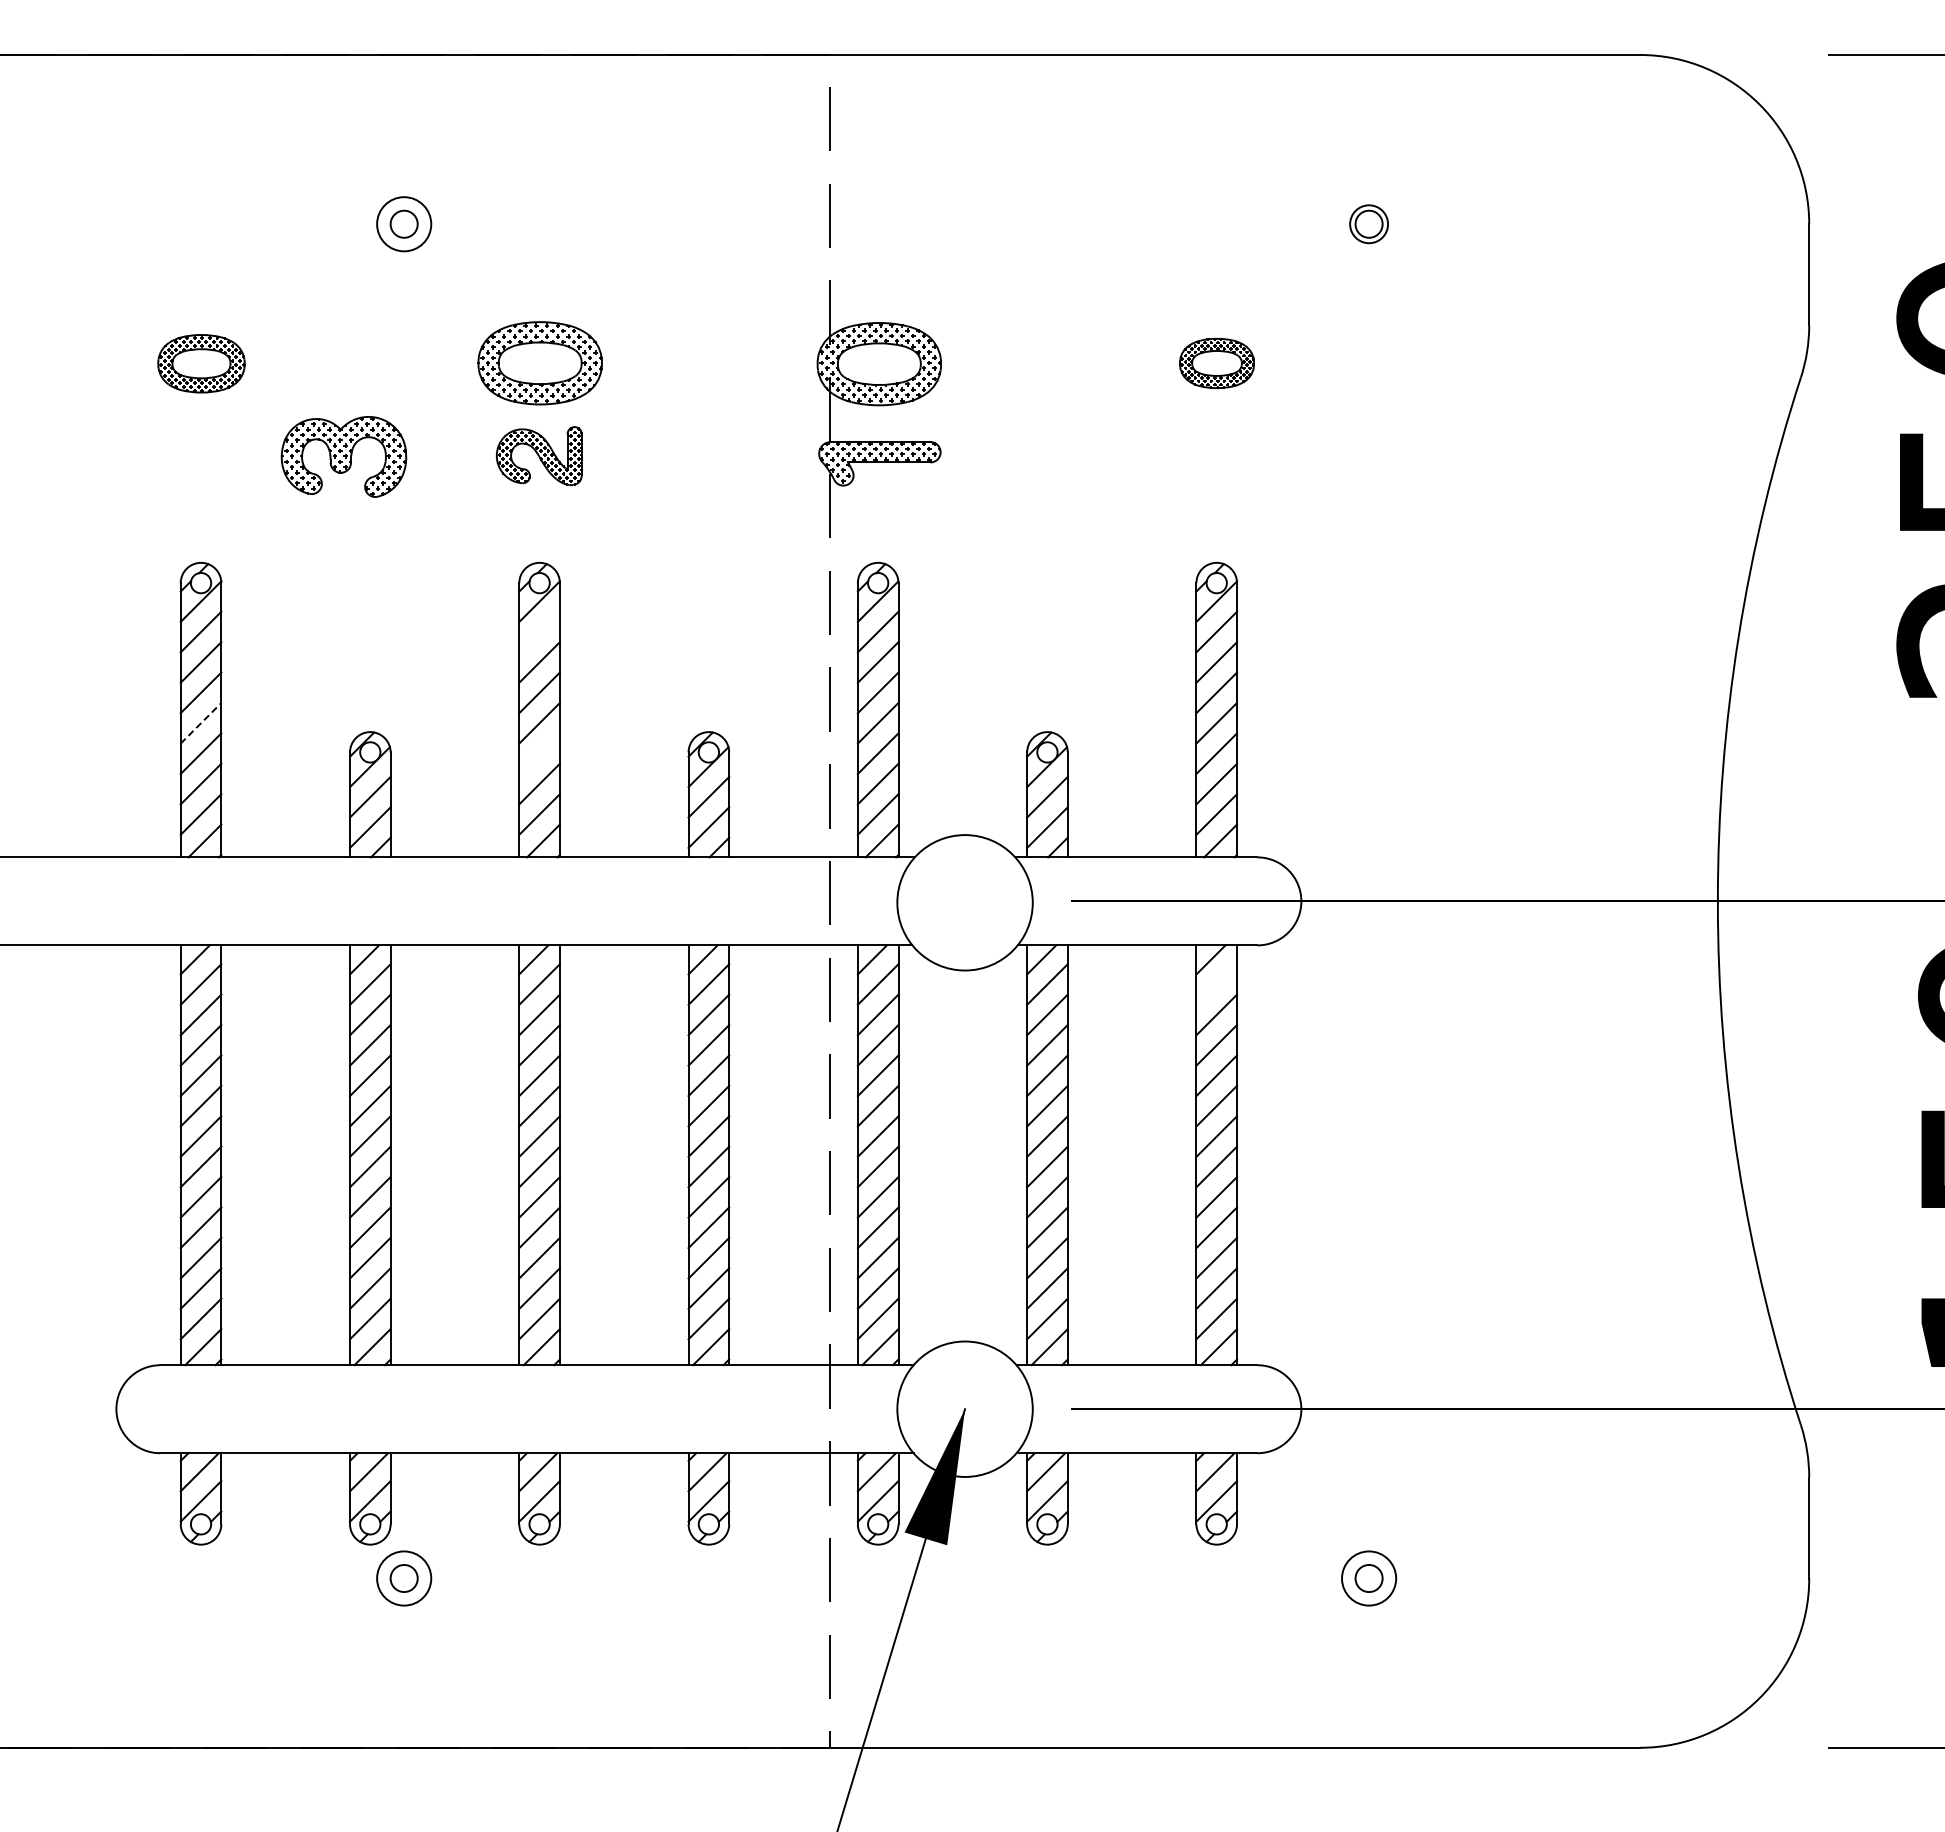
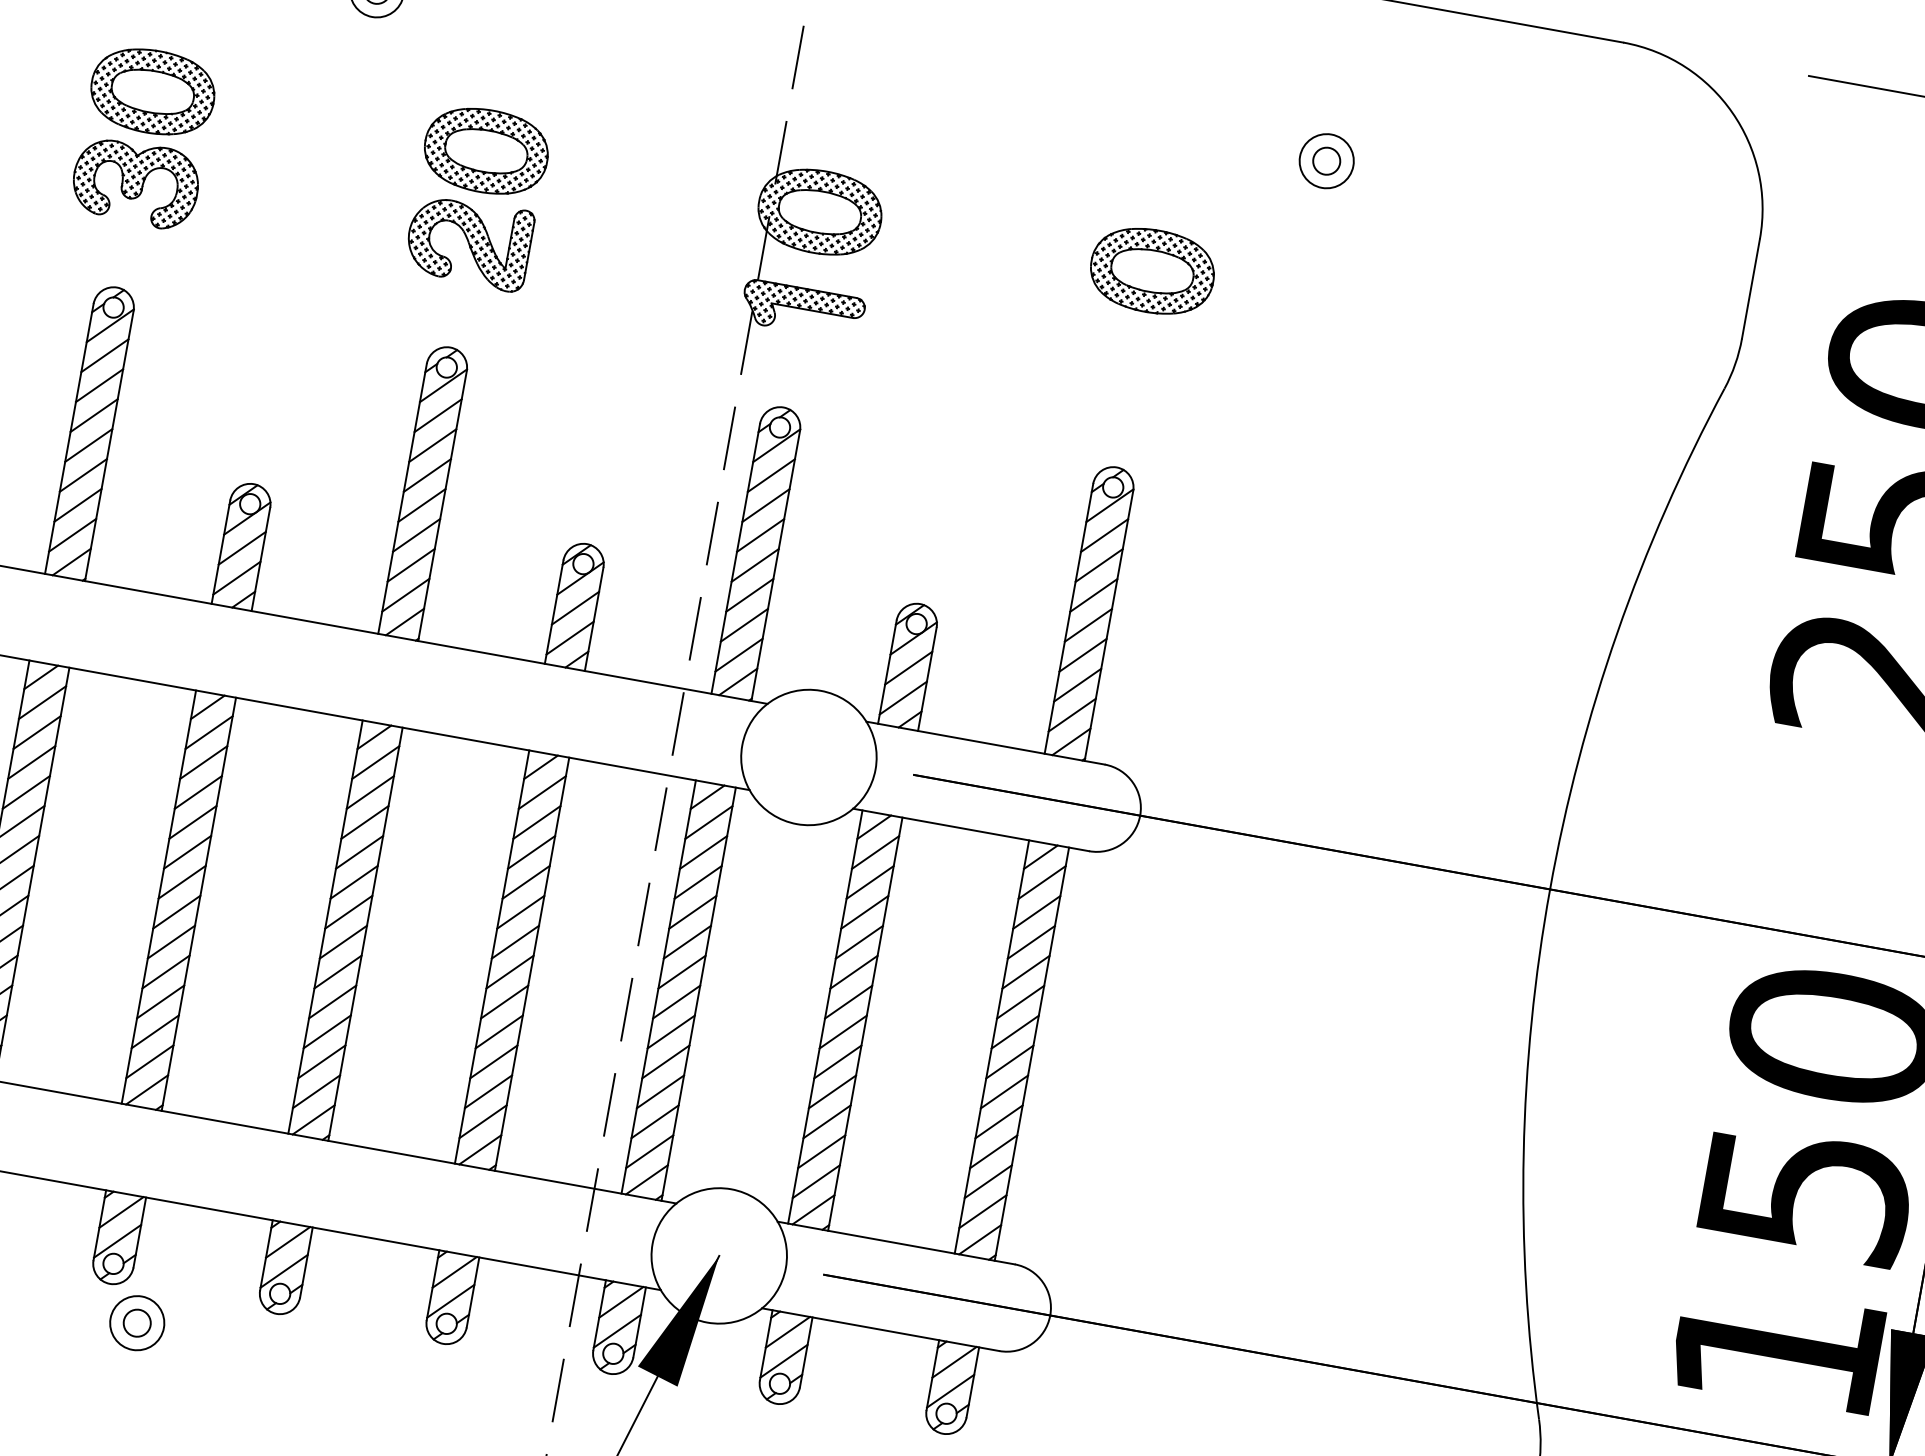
circle: (1369, 224) -> (1327, 161), size x1.43
part: (201, 363) -> (152, 91), size x1.43
part: (1216, 363) -> (1151, 271), size x1.67
part: (538, 455) -> (468, 241), size x1.43
part: (343, 456) -> (135, 182), moved
line: (539, 631) -> (438, 415), added
line: (201, 723) -> (89, 445), dashed -> solid
line: (539, 753) -> (416, 535), added
line: (1216, 984) -> (1041, 882), added

